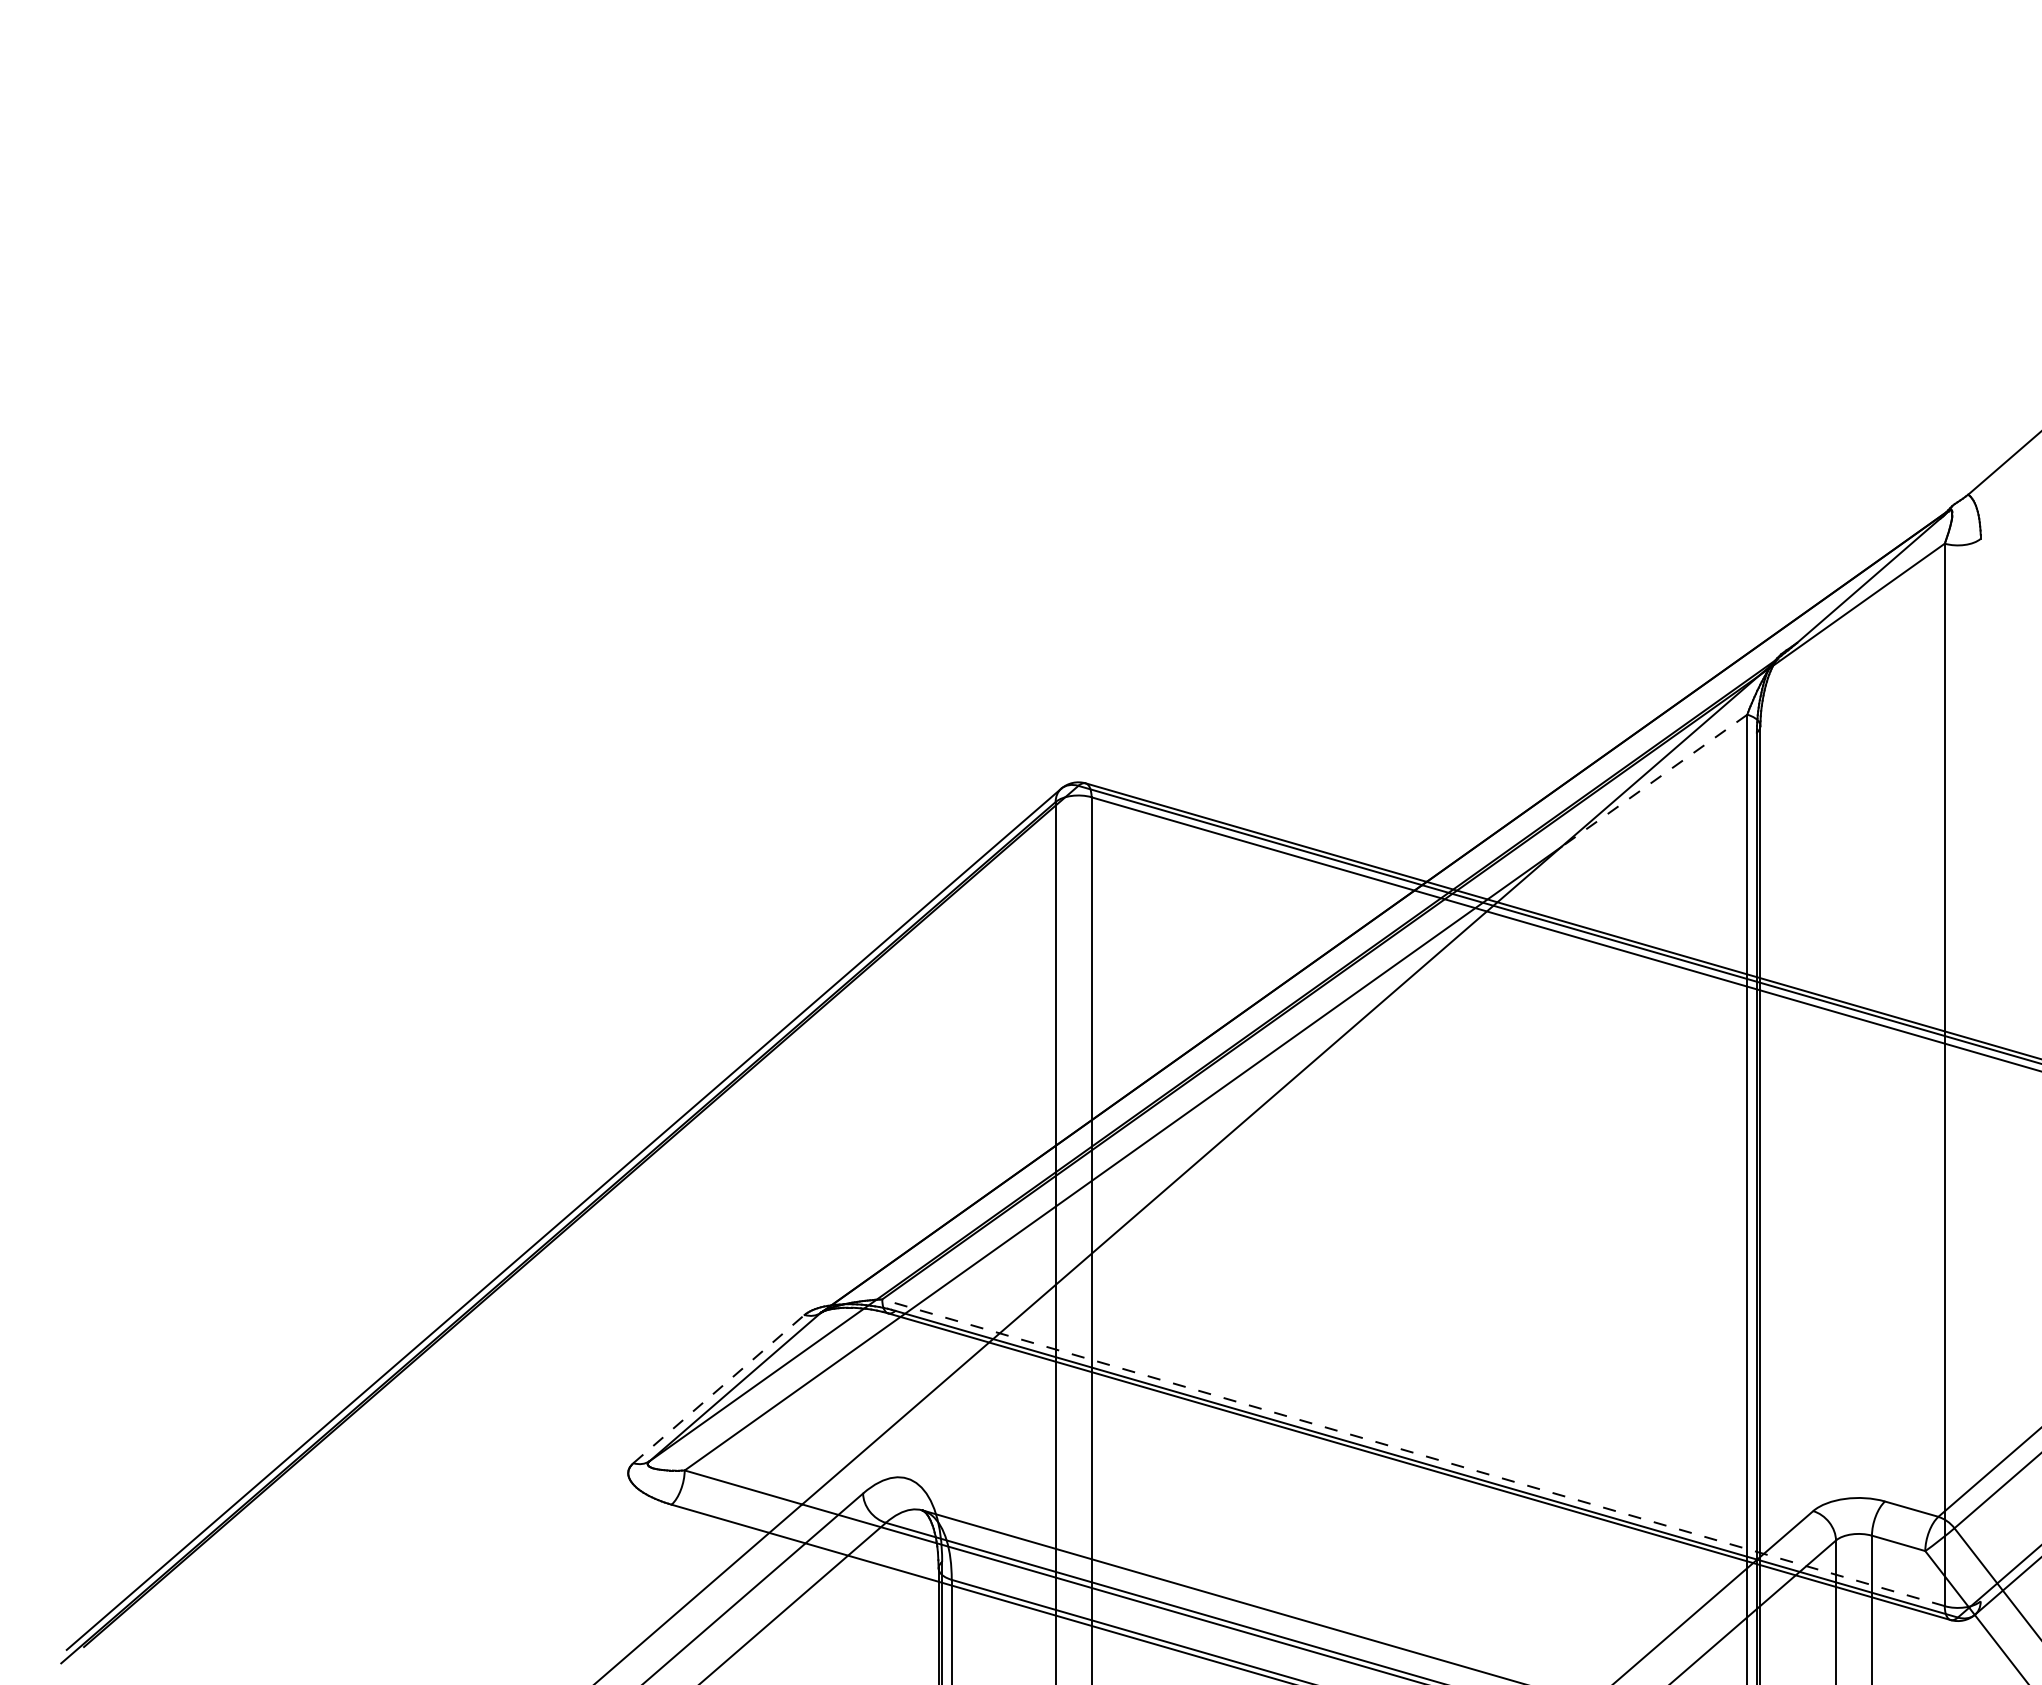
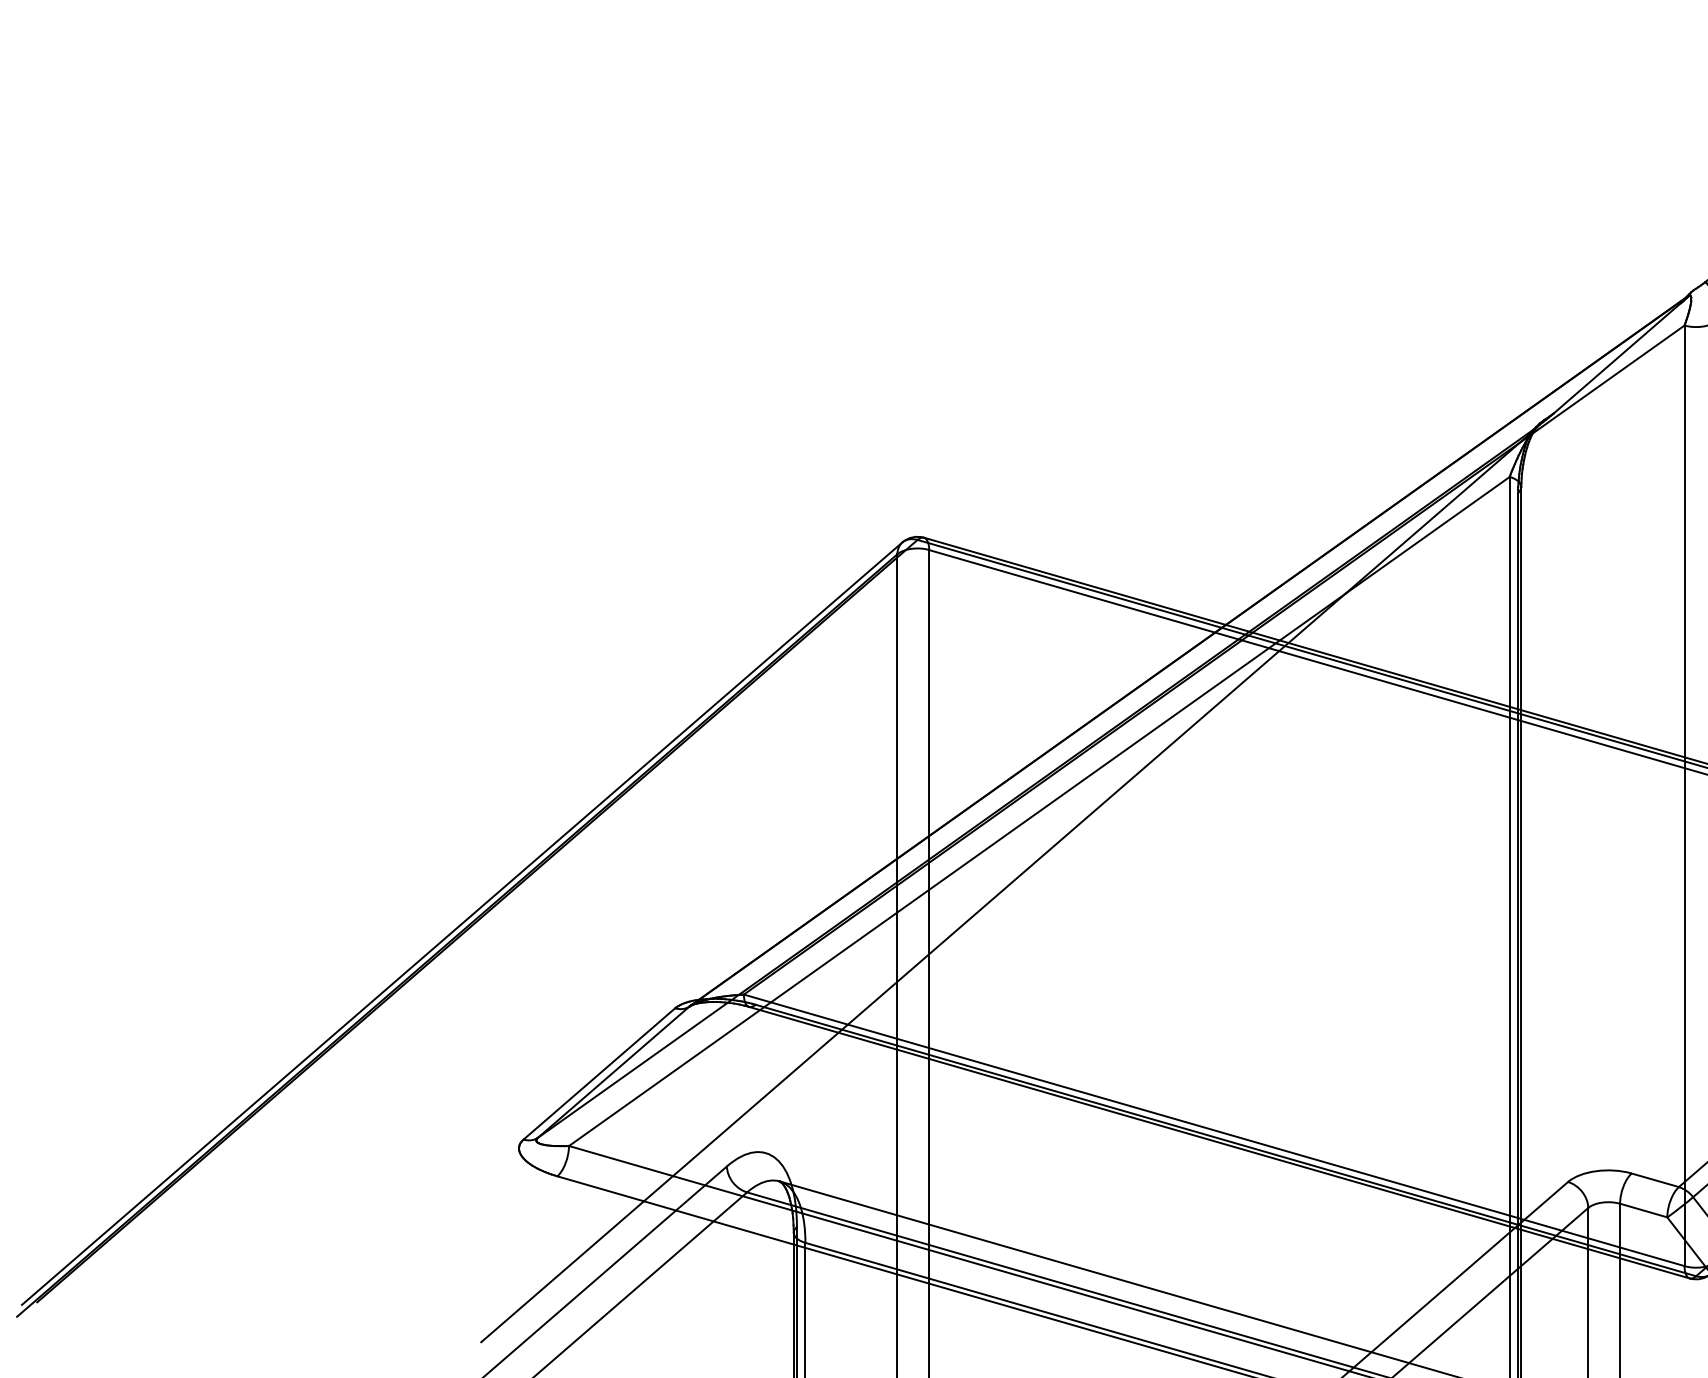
line: (1654, 780) -> (1427, 535), dashed -> solid
line: (719, 1388) -> (599, 1073), dashed -> solid
line: (1413, 1452) -> (1214, 1130), dashed -> solid

